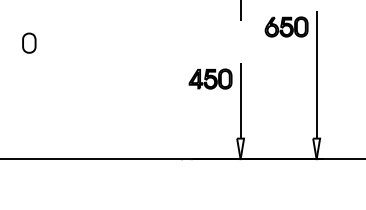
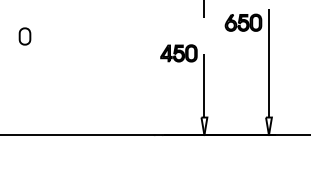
part: (210, 78) -> (178, 52), moved

